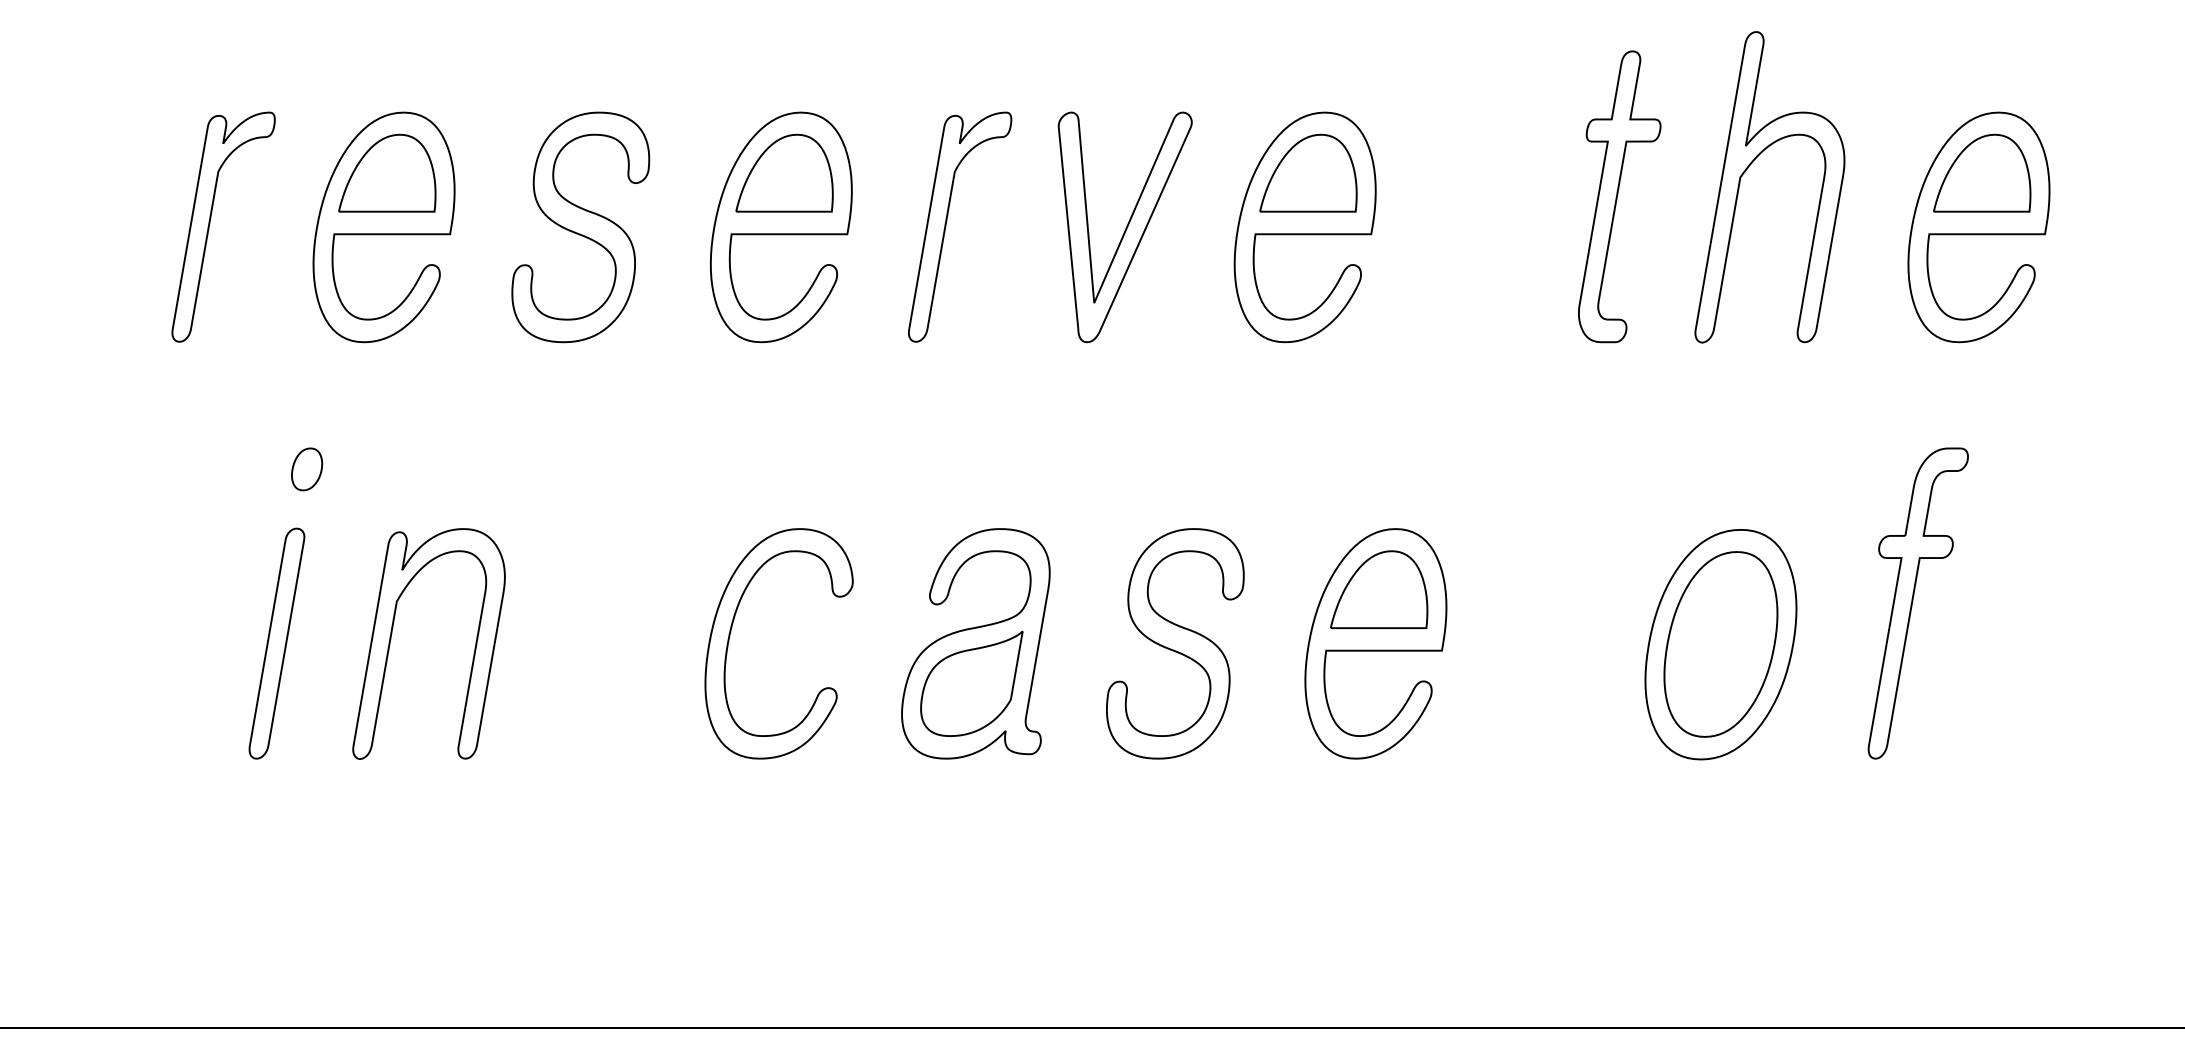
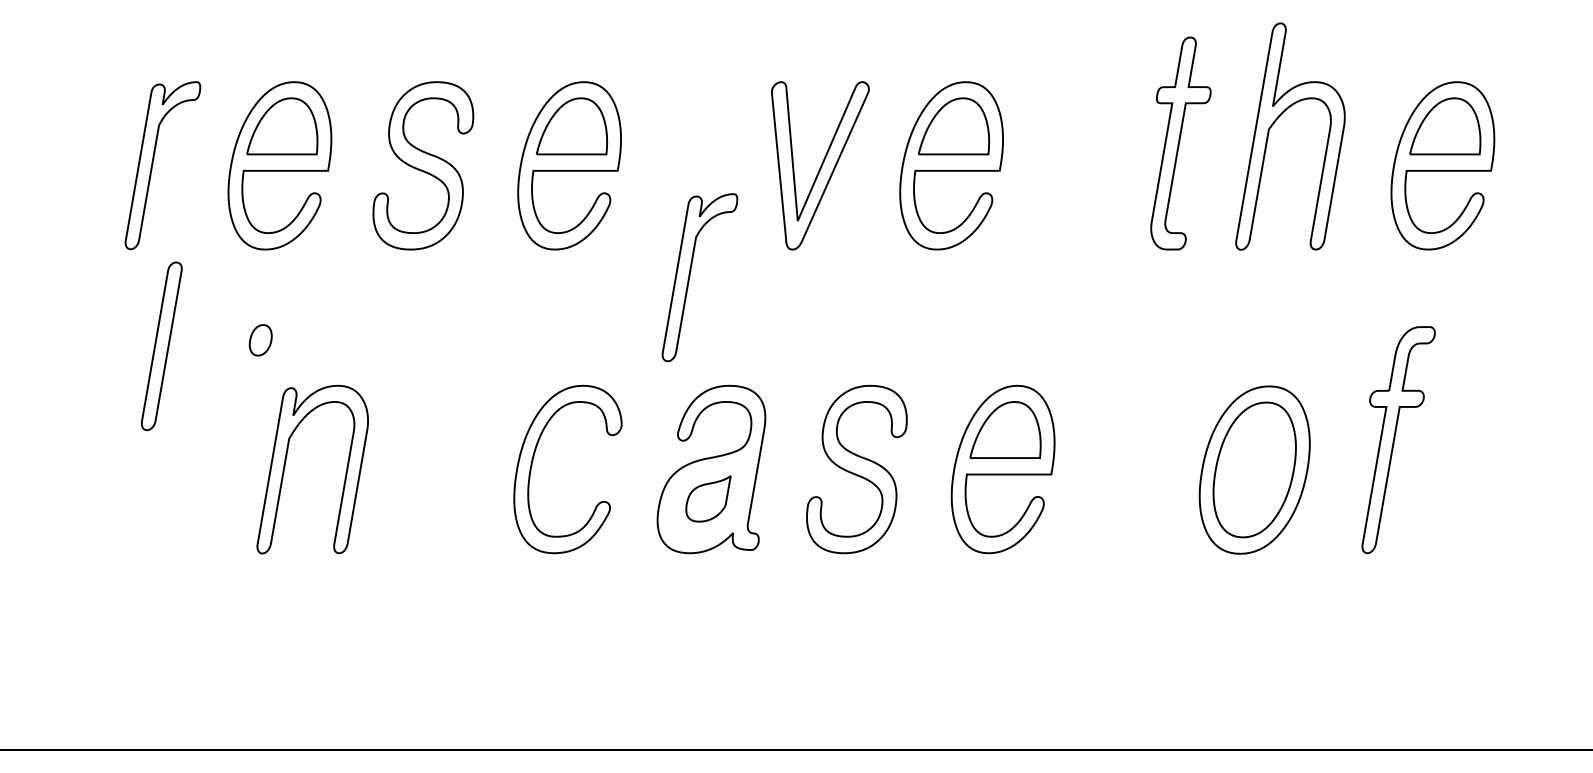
part: (947, 225) -> (690, 276), moved
part: (306, 469) -> (260, 340), moved
part: (276, 643) -> (161, 346), moved
part: (971, 683) -> (708, 498), size x0.6

